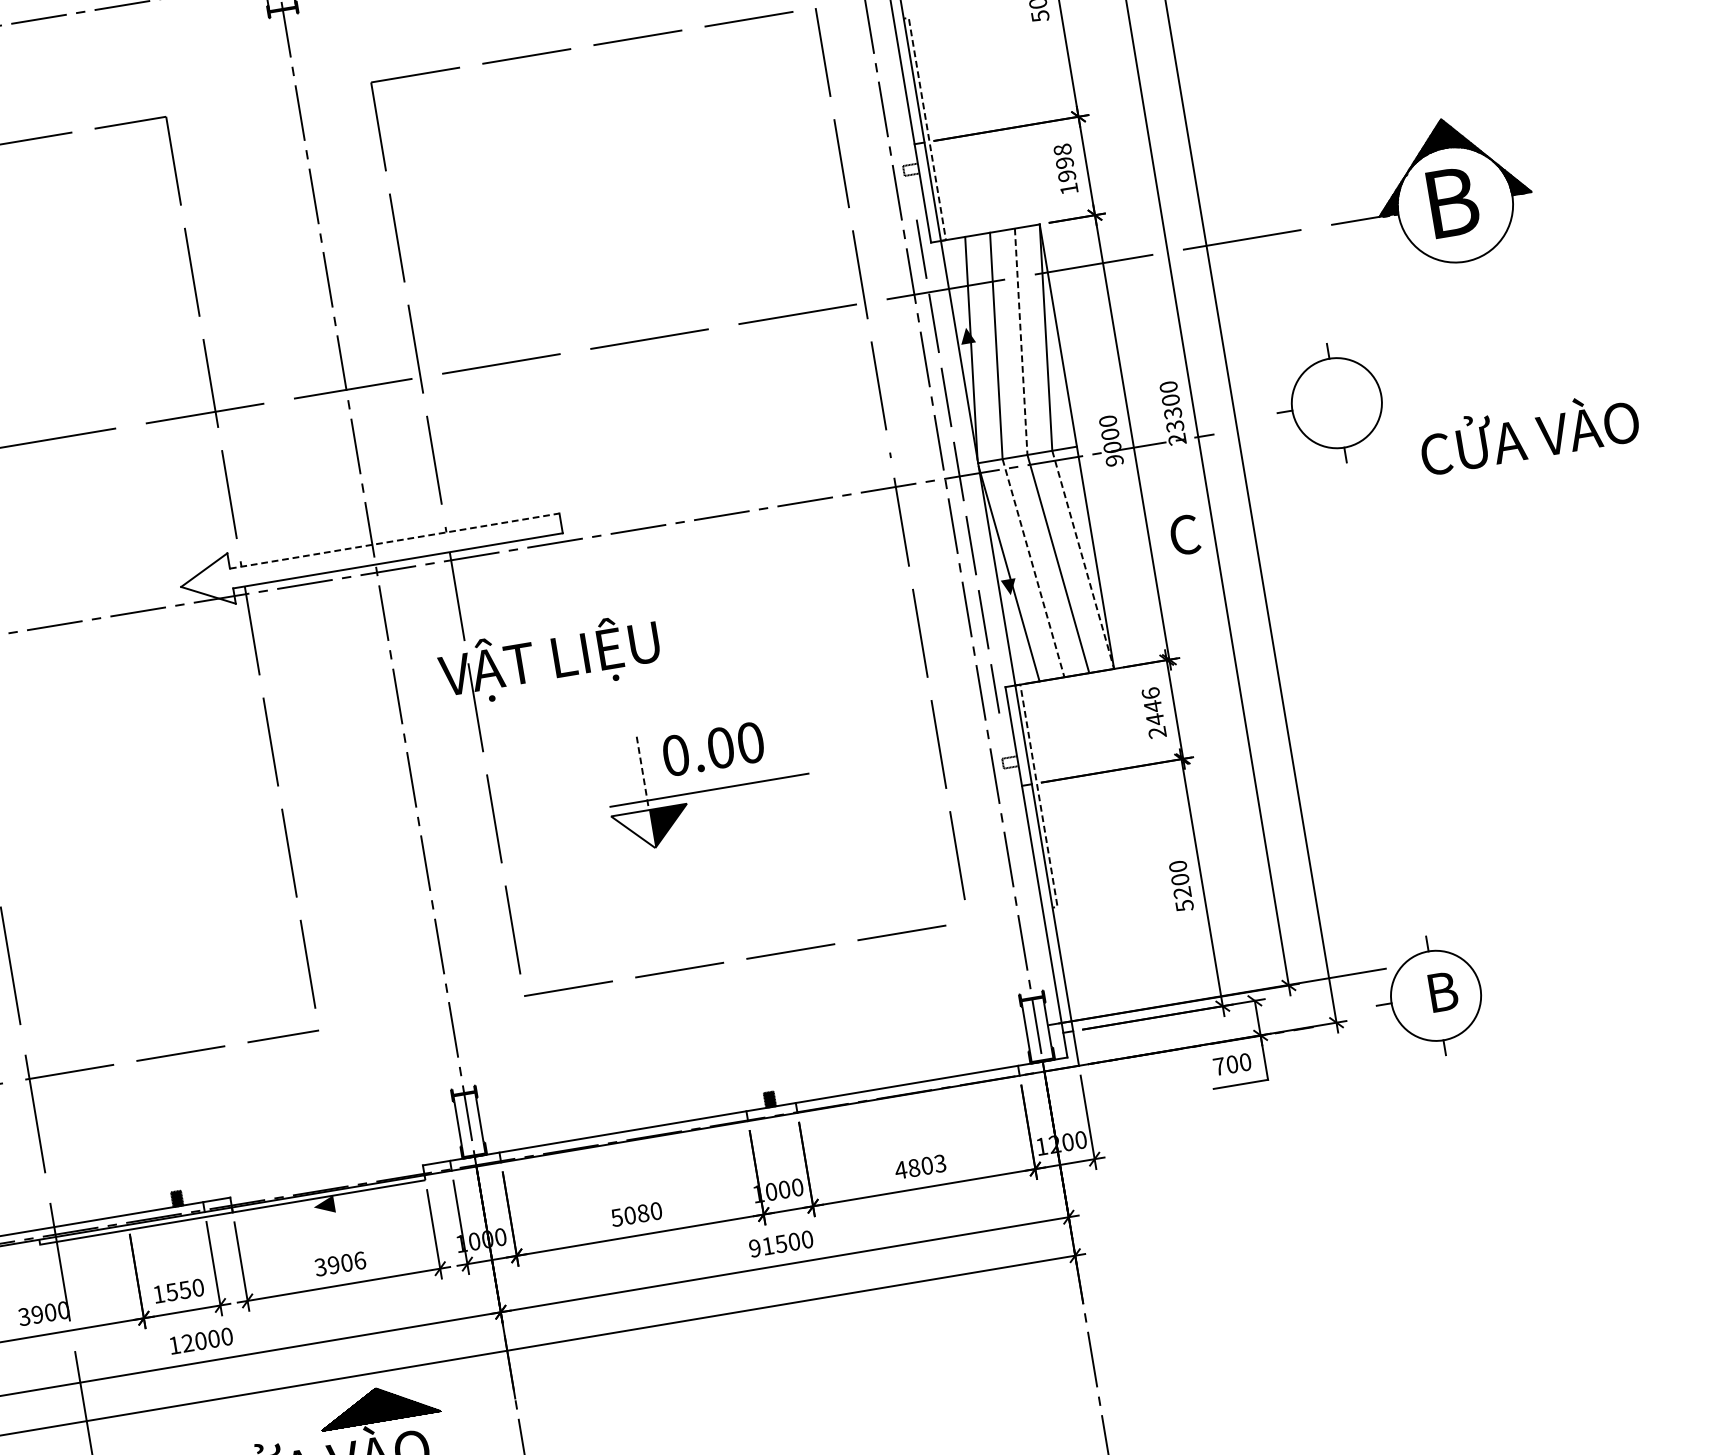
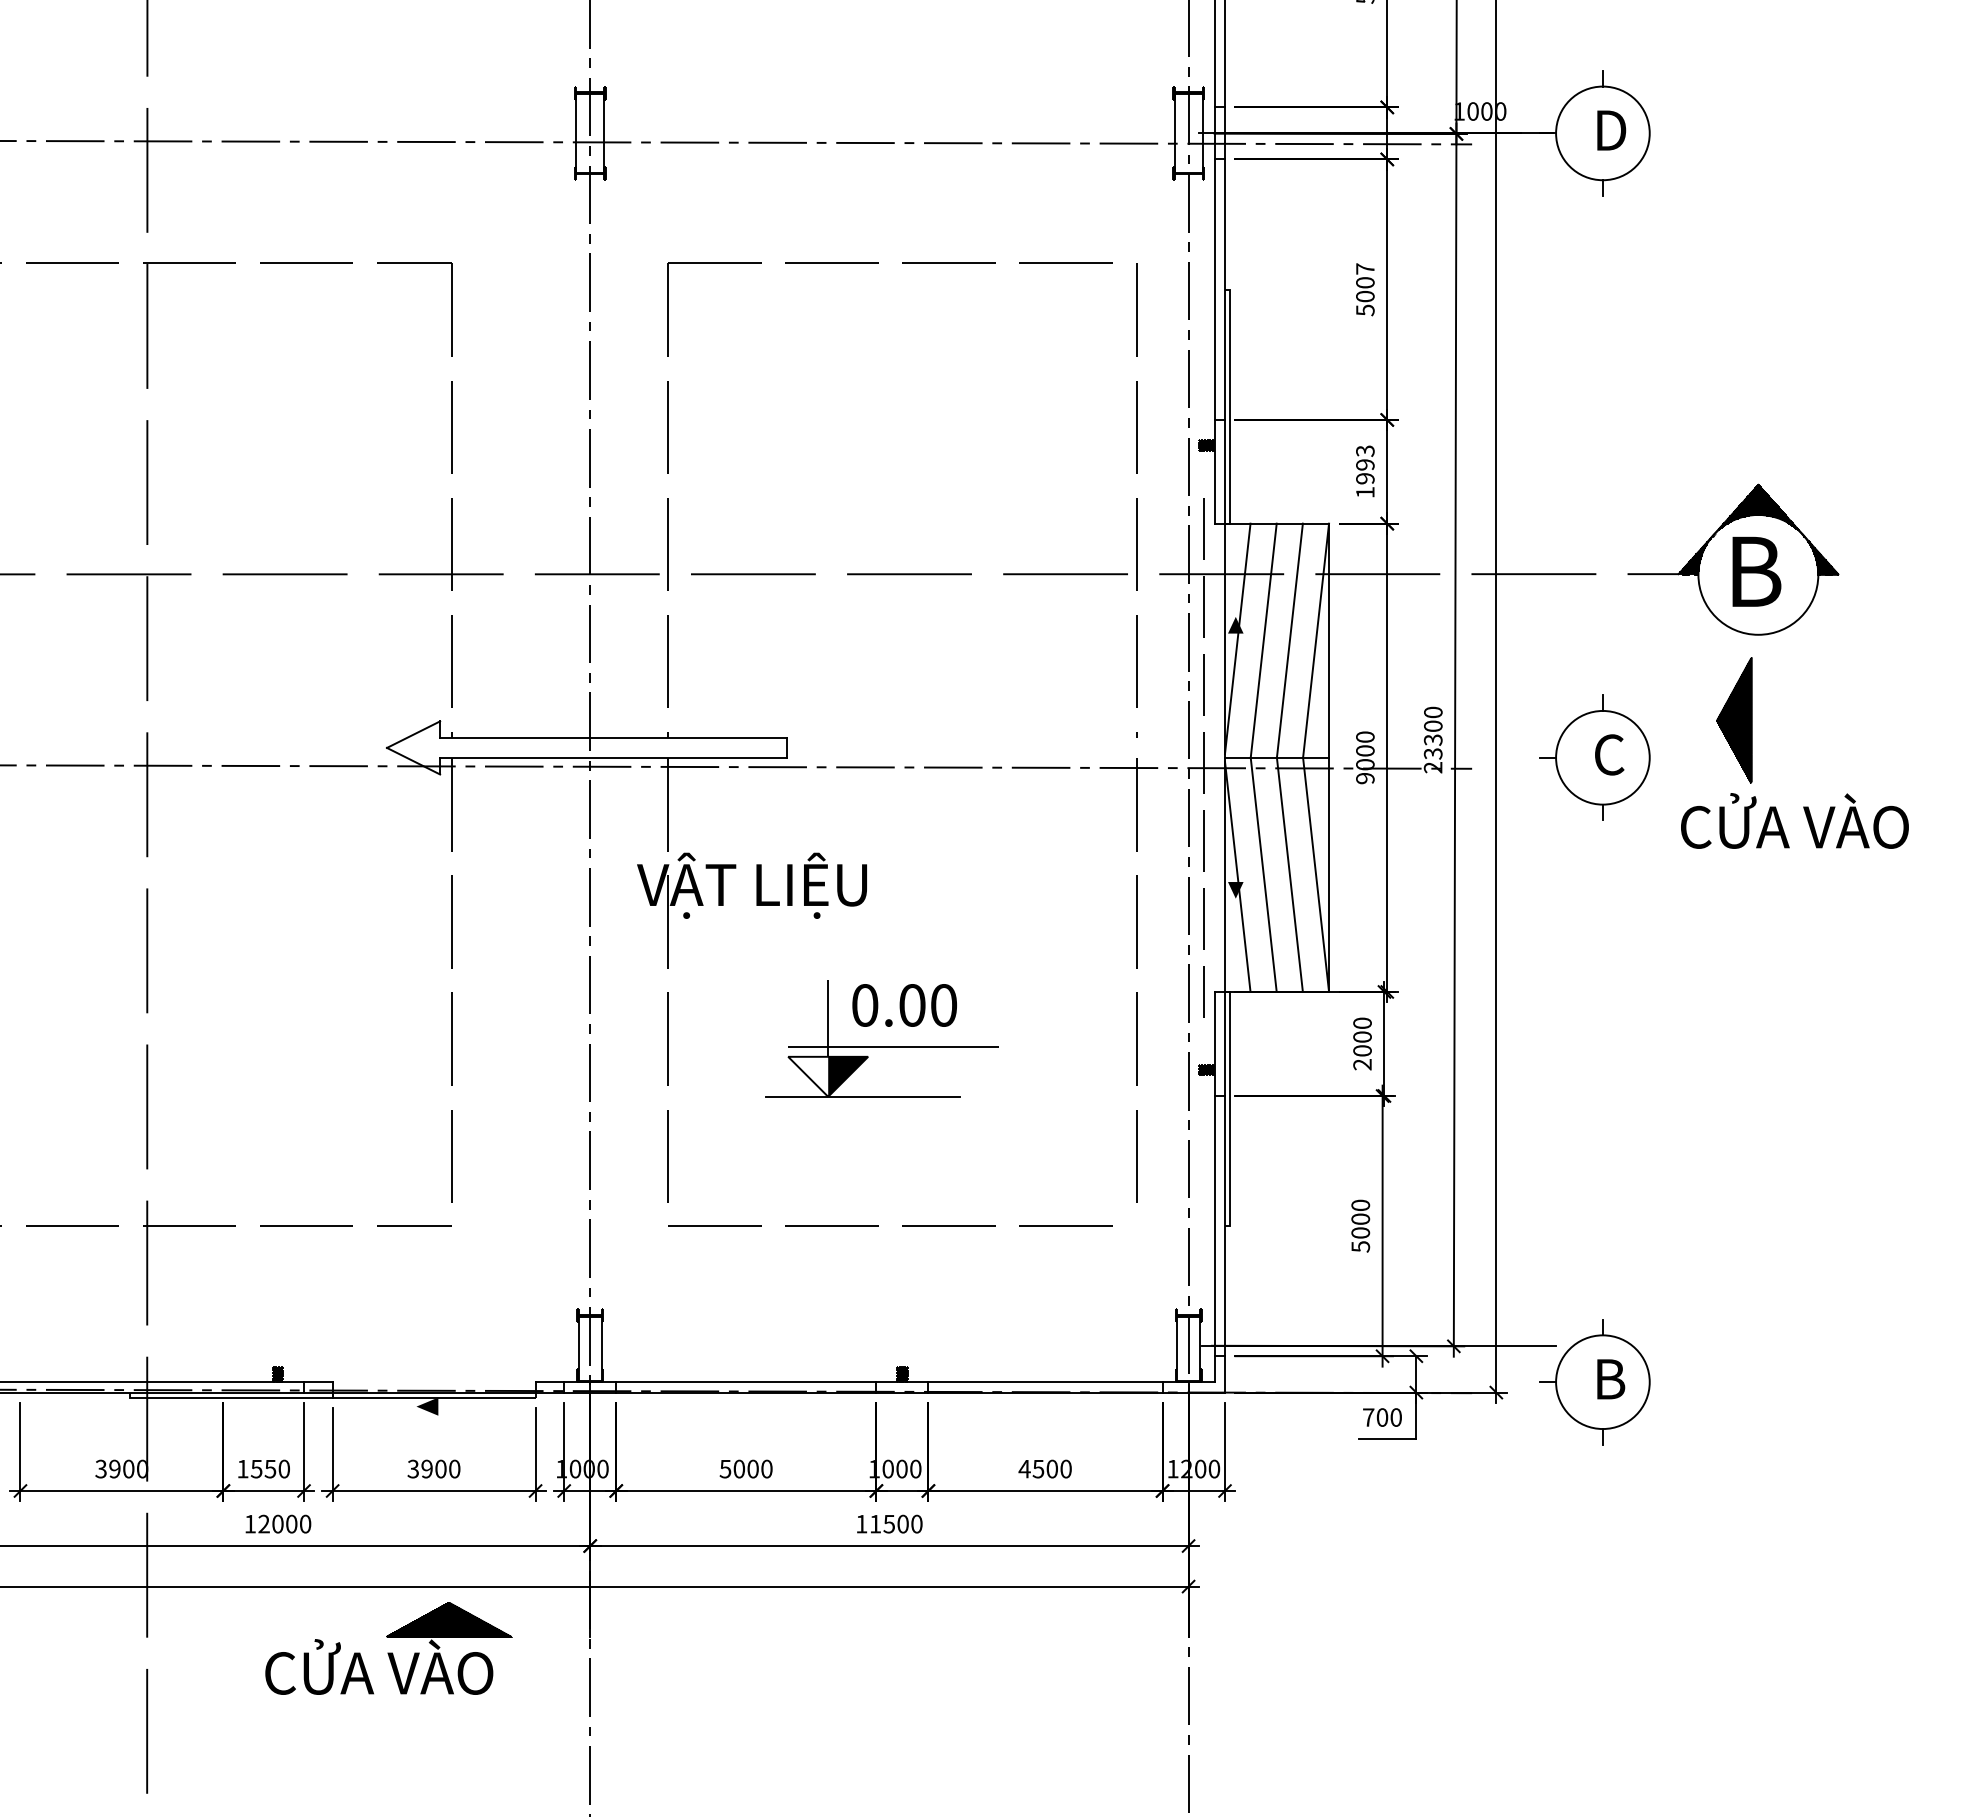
line: (927, 128) -> (1230, 406), dashed -> solid
text: (1062, 149) -> (1365, 450), 1998 -> 1993
fill: (911, 169) -> (1206, 445), added
line: (1020, 341) -> (1289, 640), dashed -> solid
part: (1455, 346) -> (1734, 720), added
text: (1184, 534) -> (1609, 754), moved
line: (394, 541) -> (613, 737), dashed -> solid
line: (1083, 559) -> (1316, 874), dashed -> solid
line: (1033, 567) -> (1263, 874), dashed -> solid
text: (1153, 706) -> (1362, 1037), 2446 -> 2000
fill: (1010, 762) -> (1206, 1069), added
line: (643, 773) -> (828, 1018), dashed -> solid
line: (1039, 796) -> (1230, 1109), dashed -> solid
line: (687, 842) -> (862, 1096), added
text: (1182, 892) -> (1360, 1232), 5200 -> 5000
text: (926, 1165) -> (1051, 1468), 4803 -> 4500
text: (642, 1213) -> (752, 1469), 5080 -> 5000
text: (754, 1247) -> (861, 1523), 91500 -> 11500
text: (359, 1260) -> (454, 1468), 3906 -> 3900

